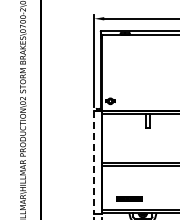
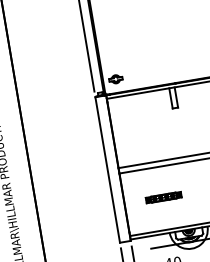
line: (94, 163) -> (108, 171), dashed -> solid
part: (129, 198) -> (163, 196), moved

